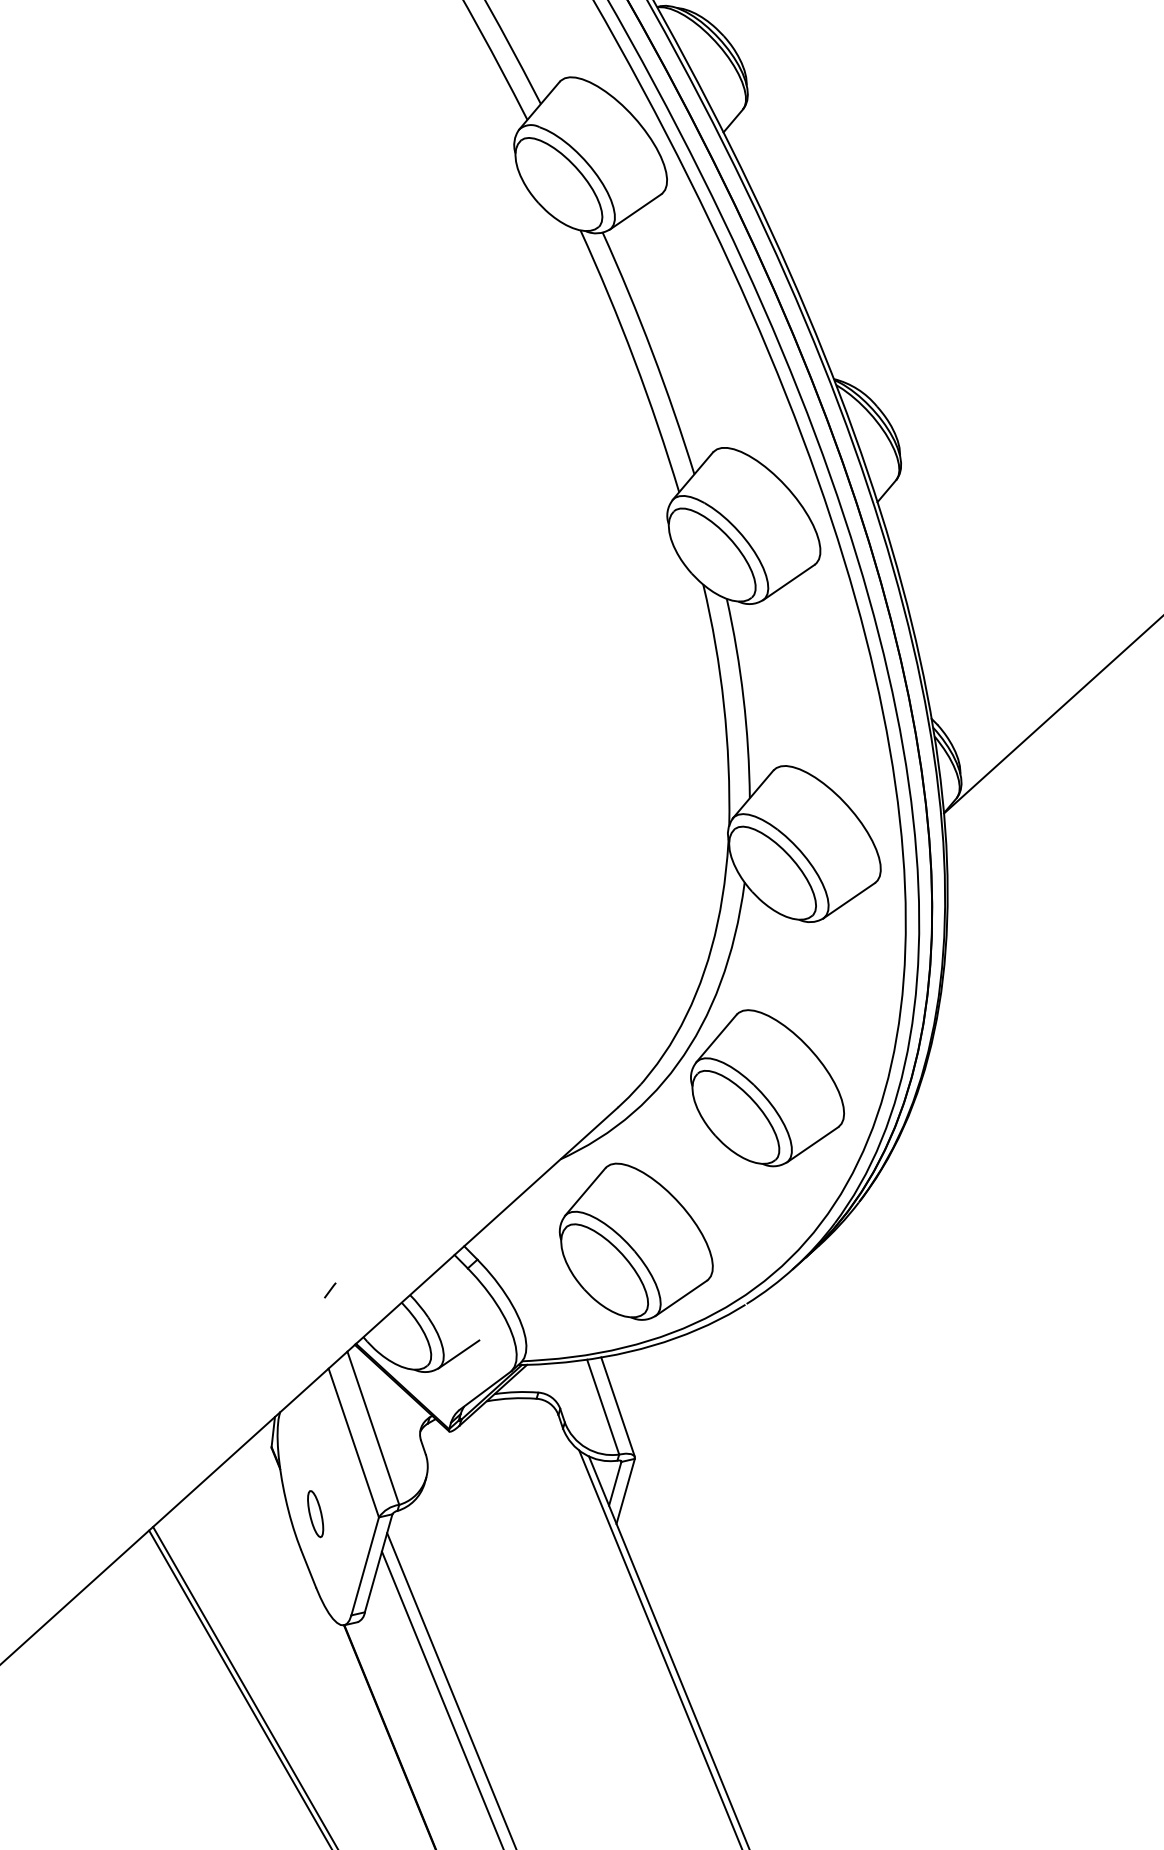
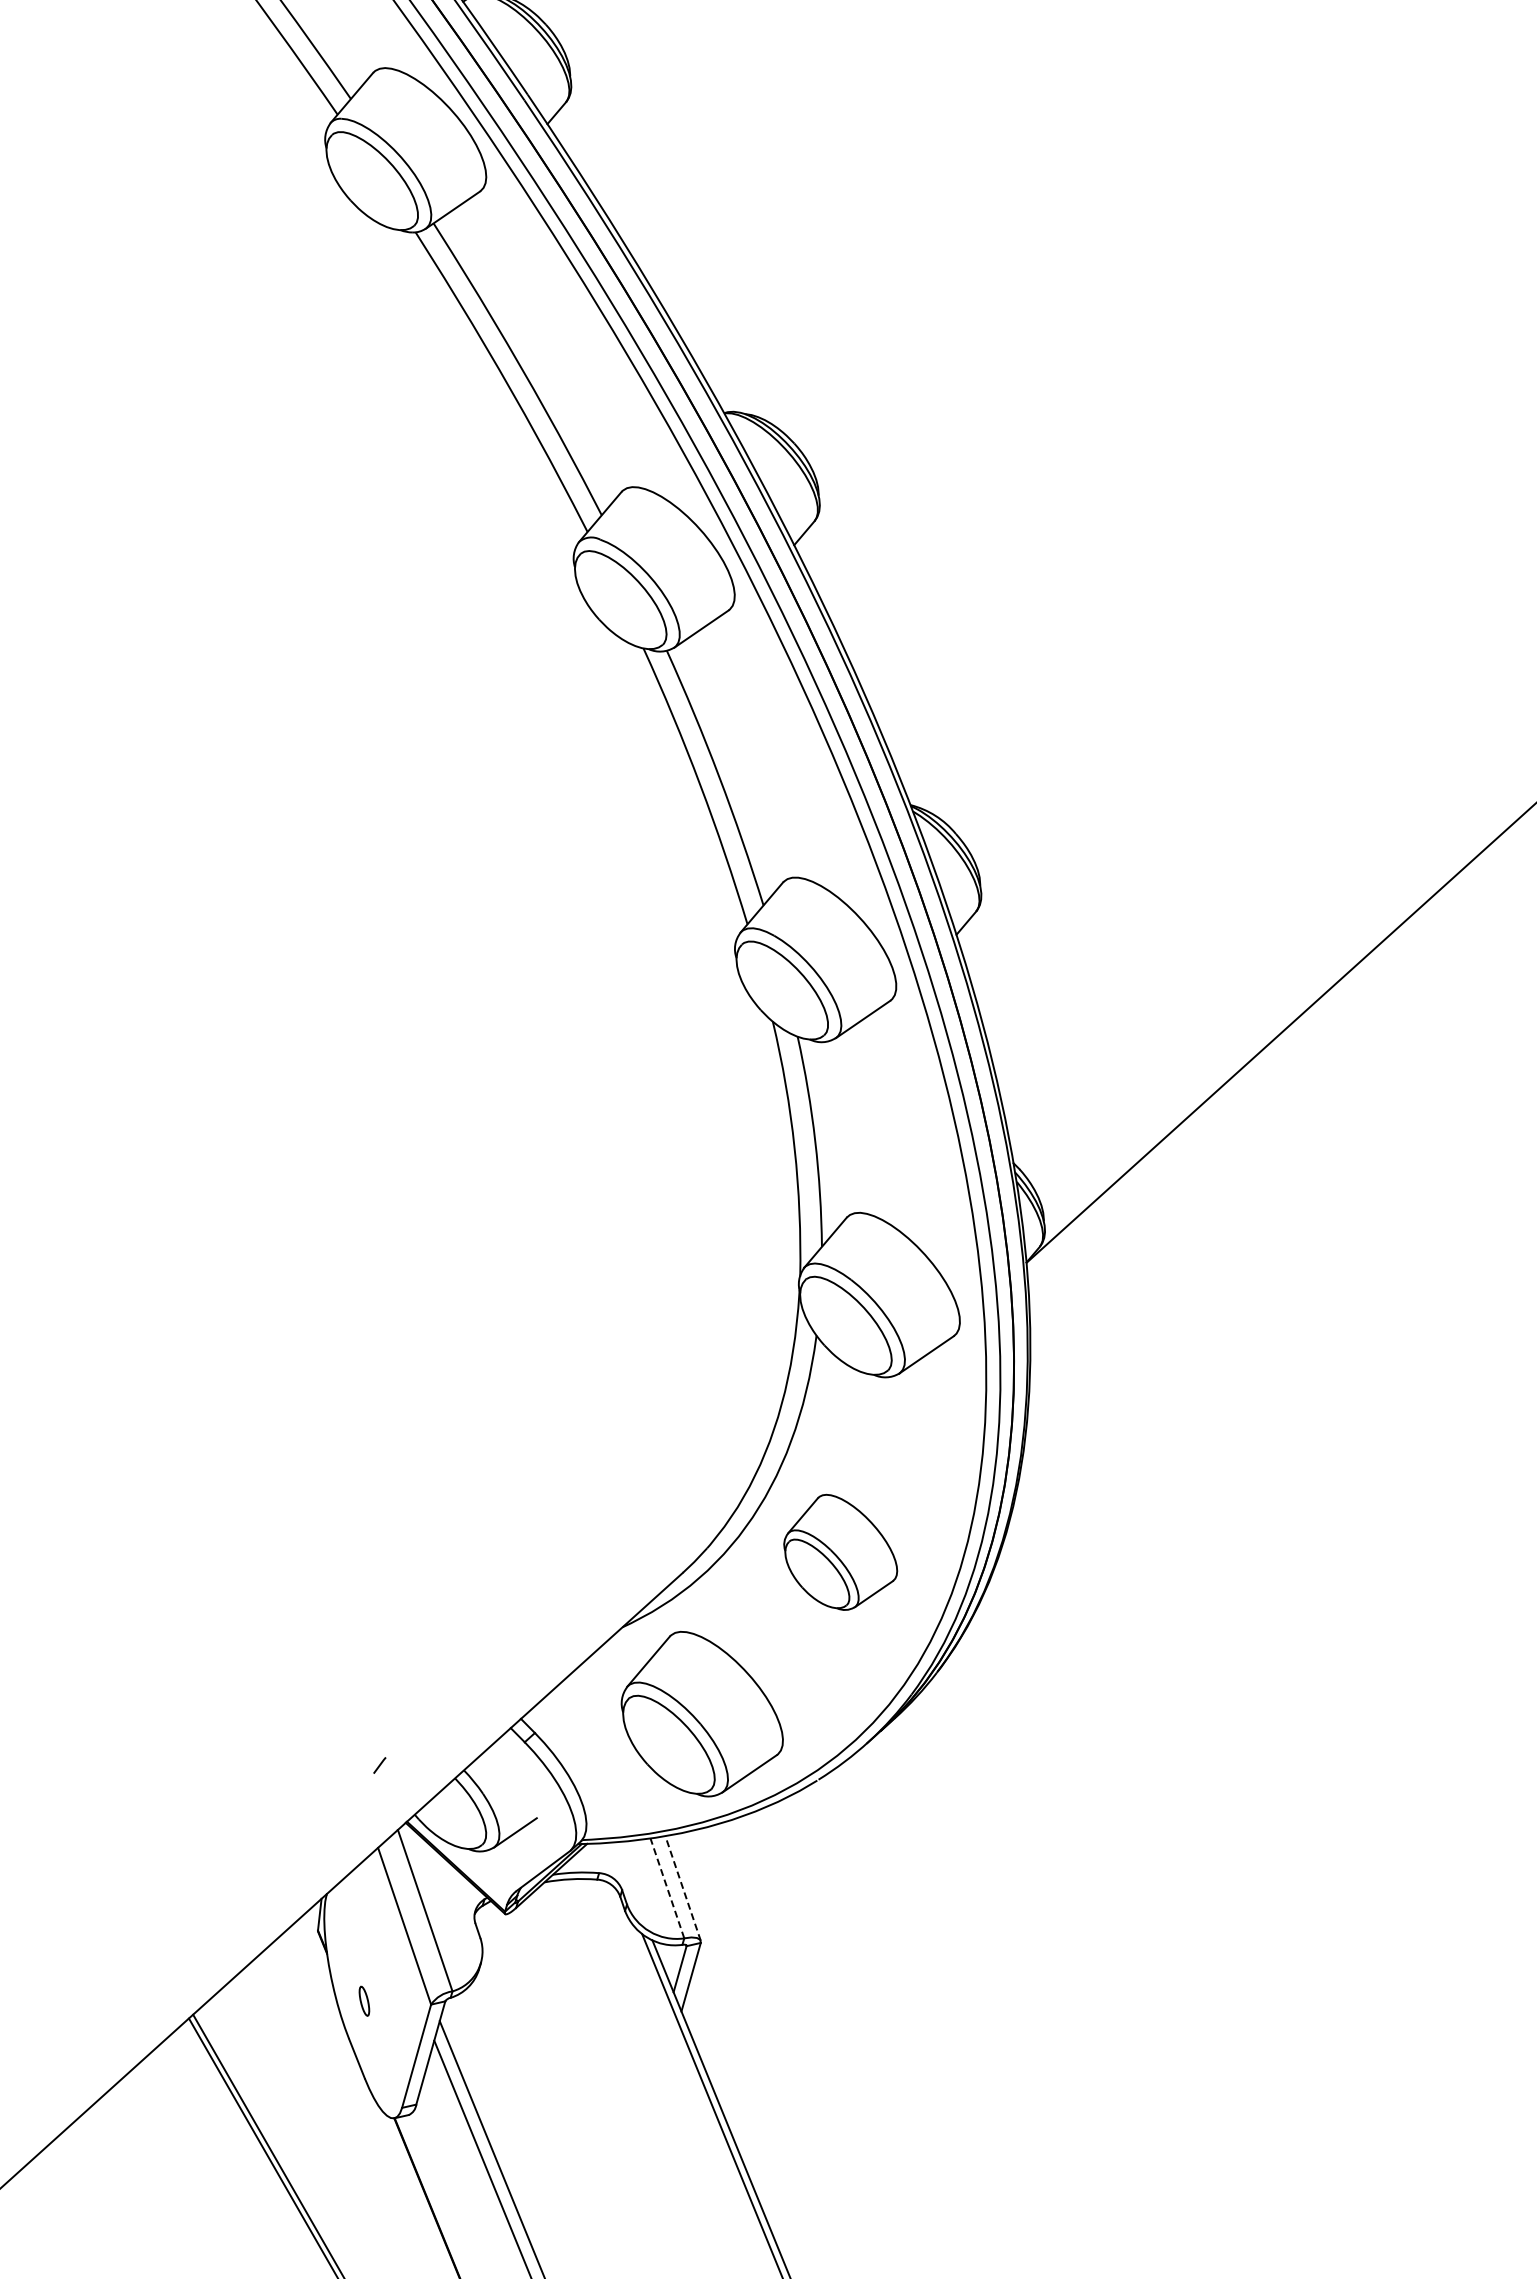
part: (767, 1088) -> (840, 1552), size x0.7
line: (617, 1406) -> (682, 1887), solid -> dashed
line: (603, 1407) -> (667, 1888), solid -> dashed
part: (315, 1514) -> (364, 2001), size x0.6

